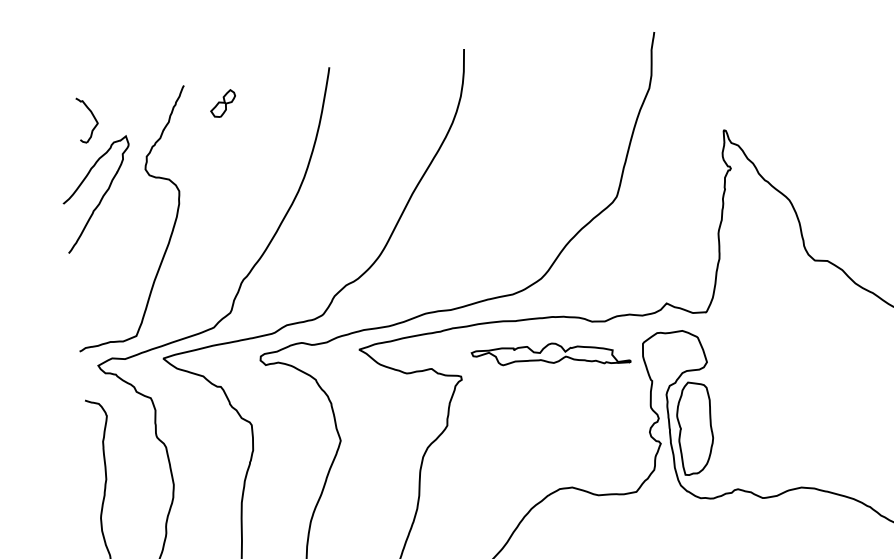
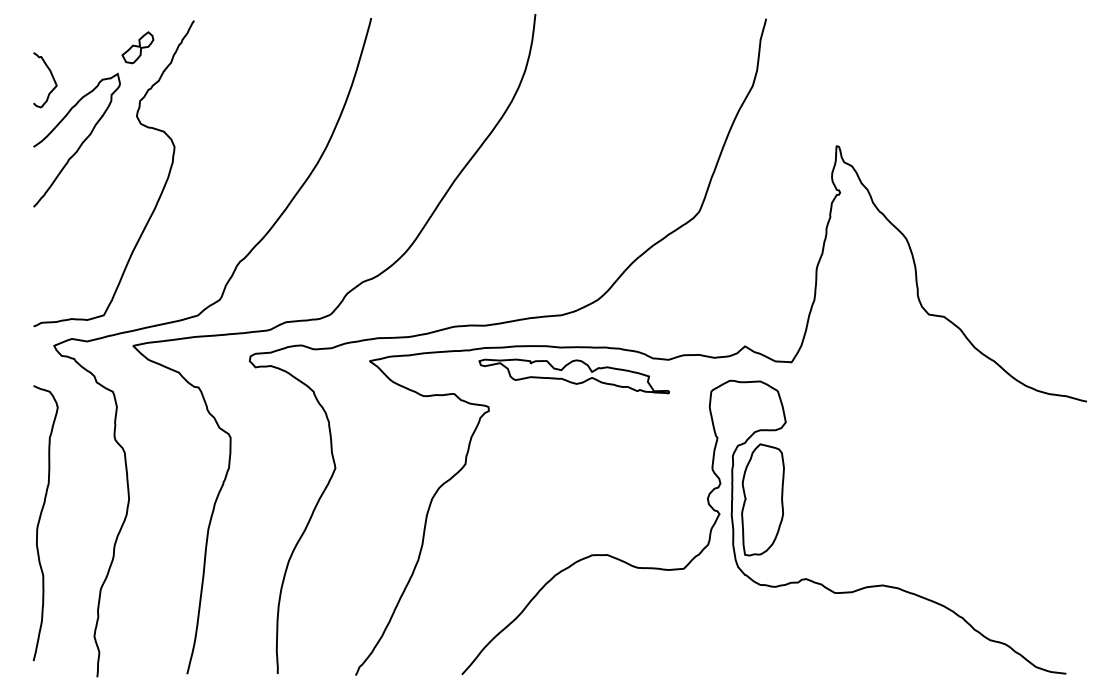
part: (222, 103) -> (137, 47), moved
part: (92, 116) -> (51, 76), moved
part: (550, 357) -> (573, 376), moved

